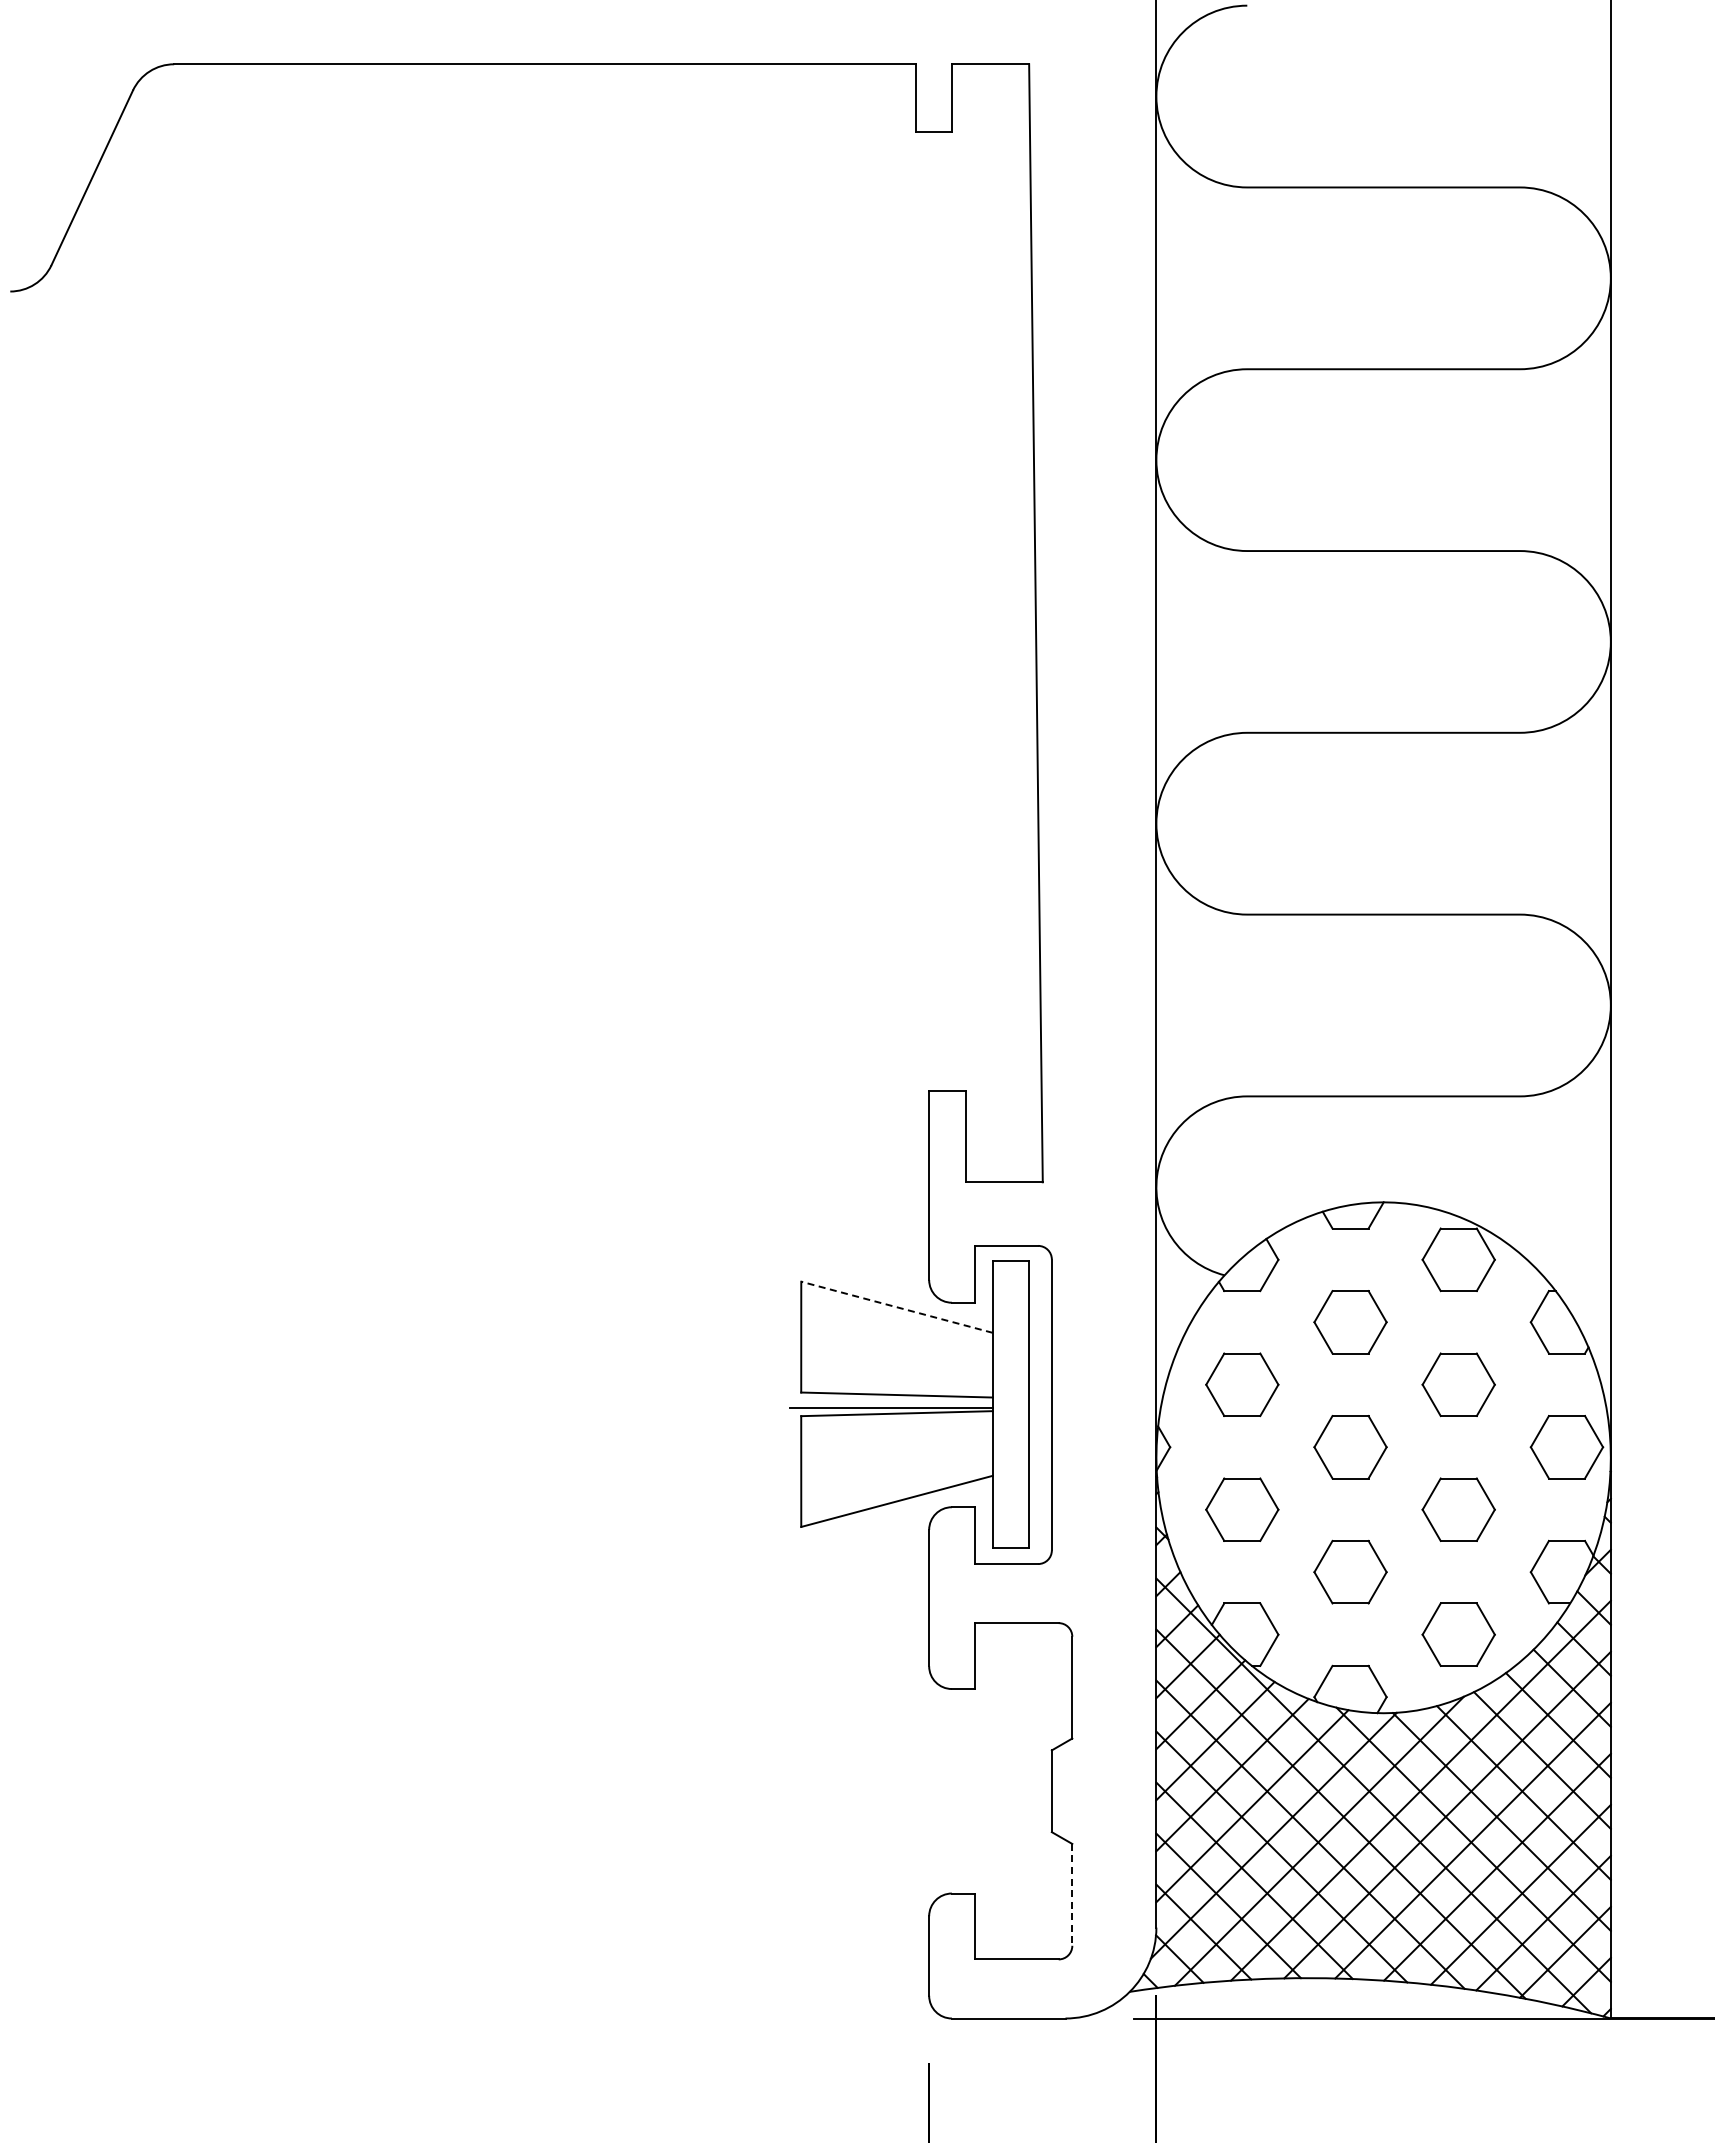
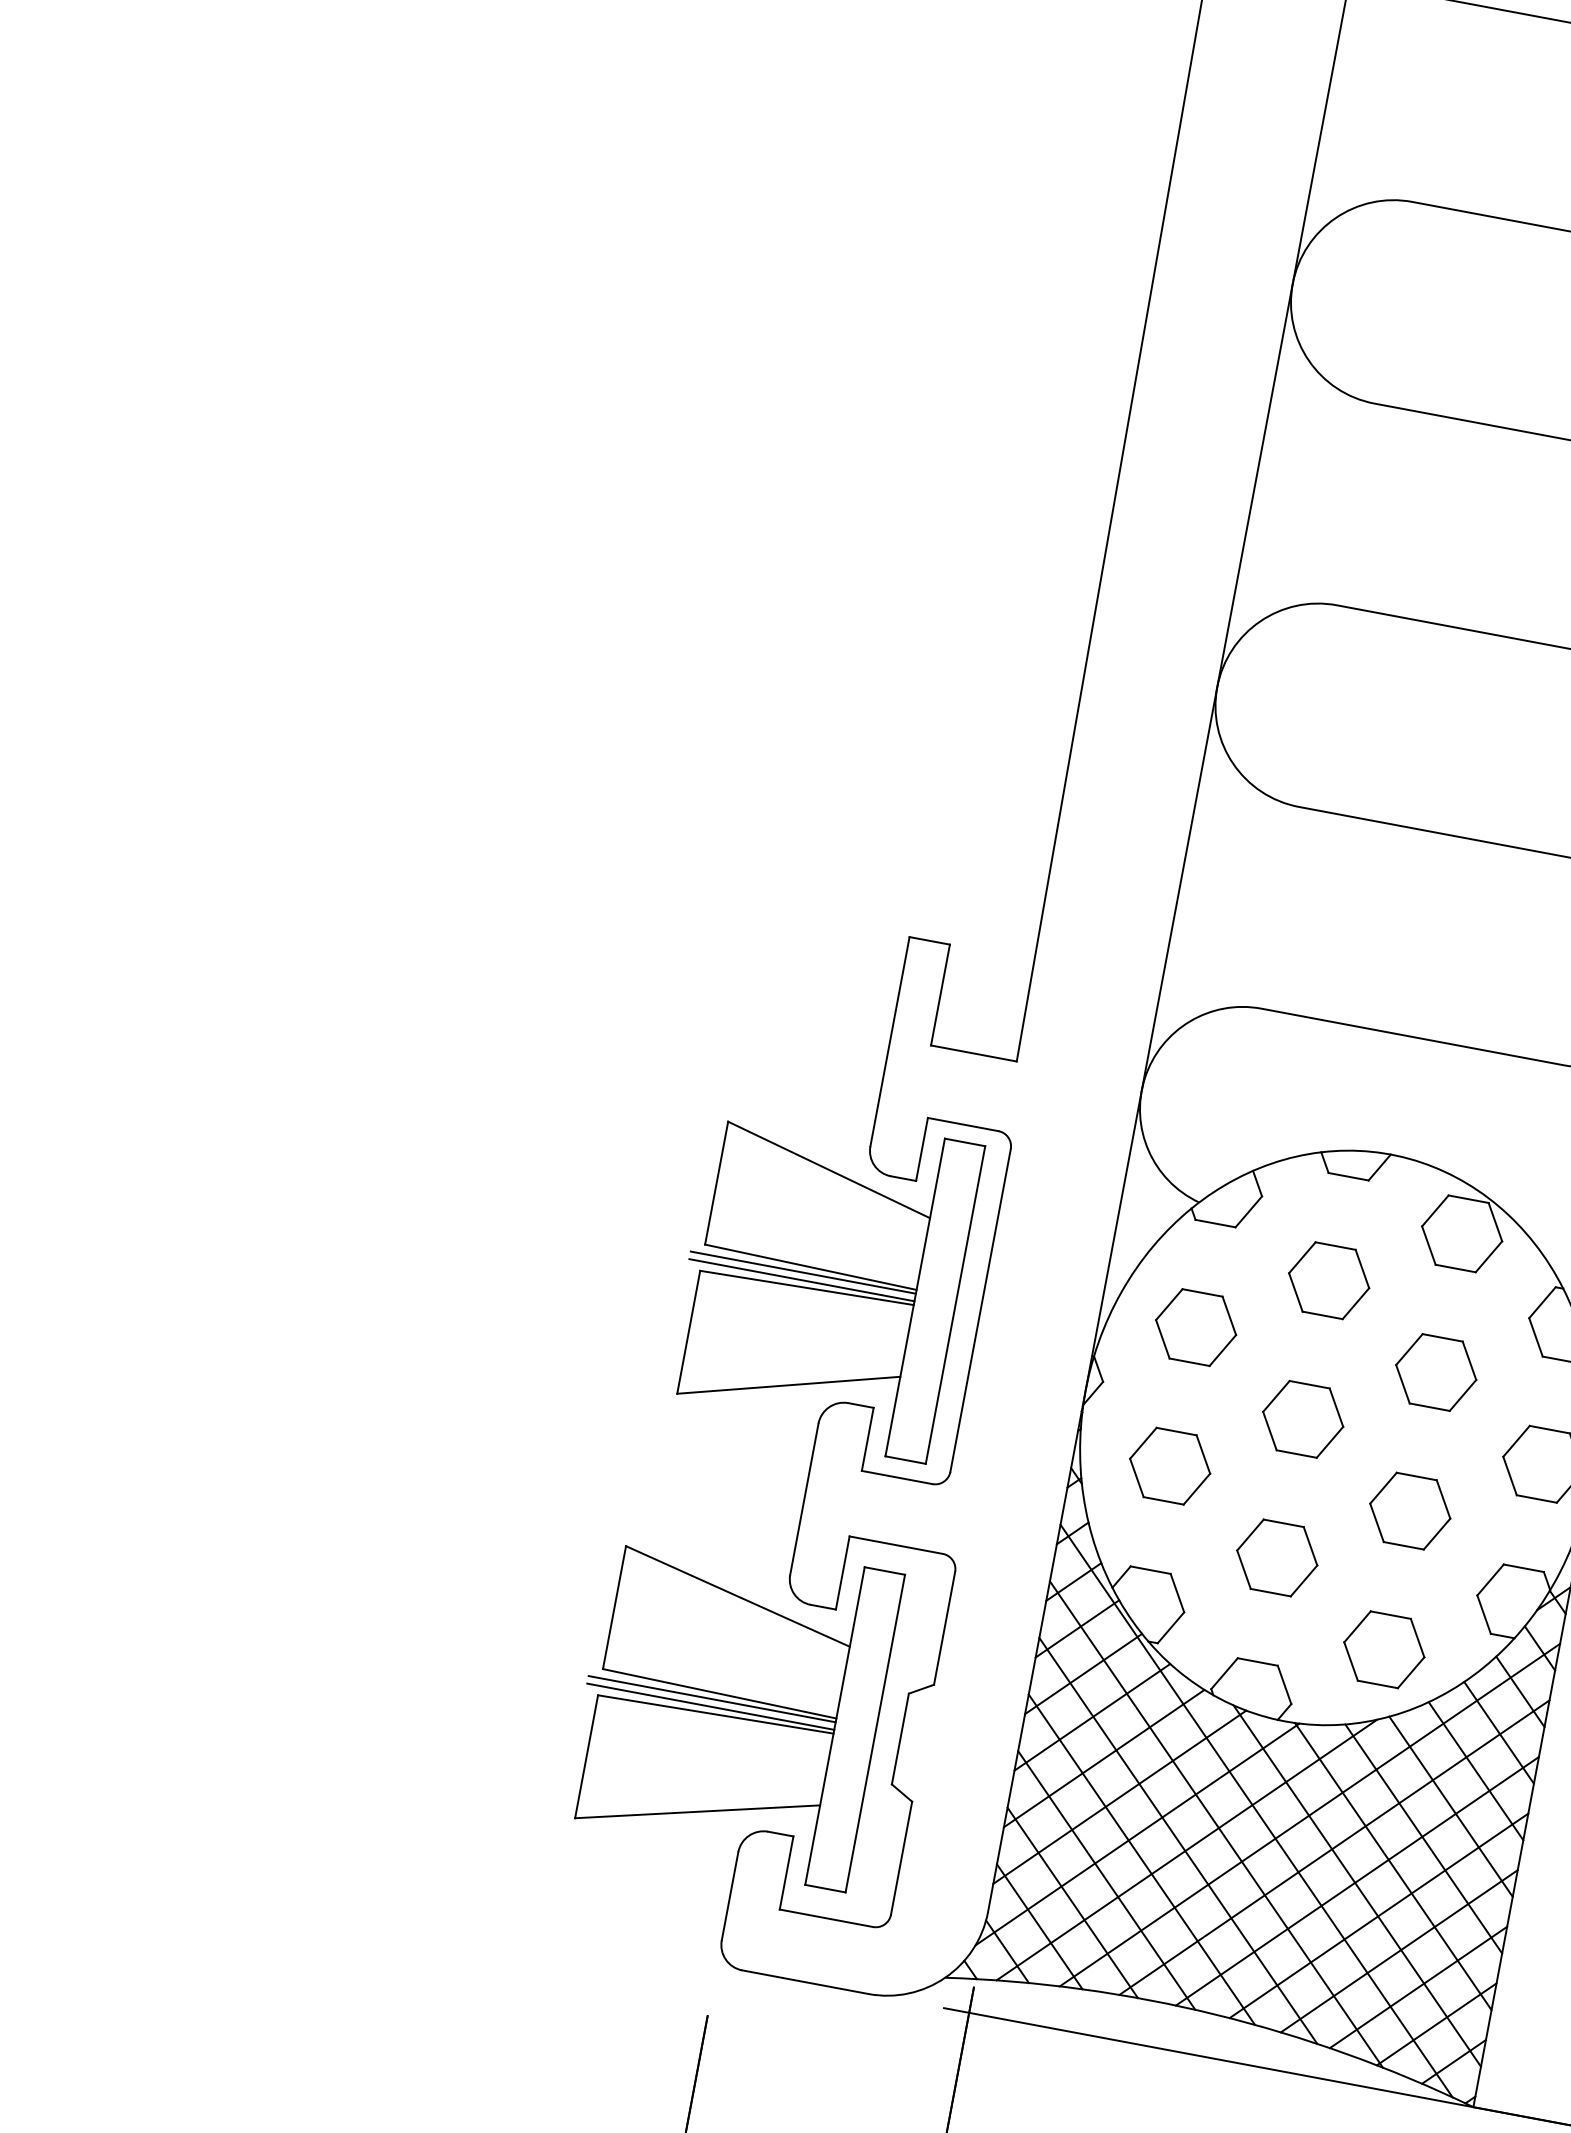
line: (896, 1307) -> (828, 1170), dashed -> solid
line: (890, 1400) -> (802, 1271), added
part: (899, 1790) -> (731, 1706), added
line: (1072, 1894) -> (901, 1857), dashed -> solid

